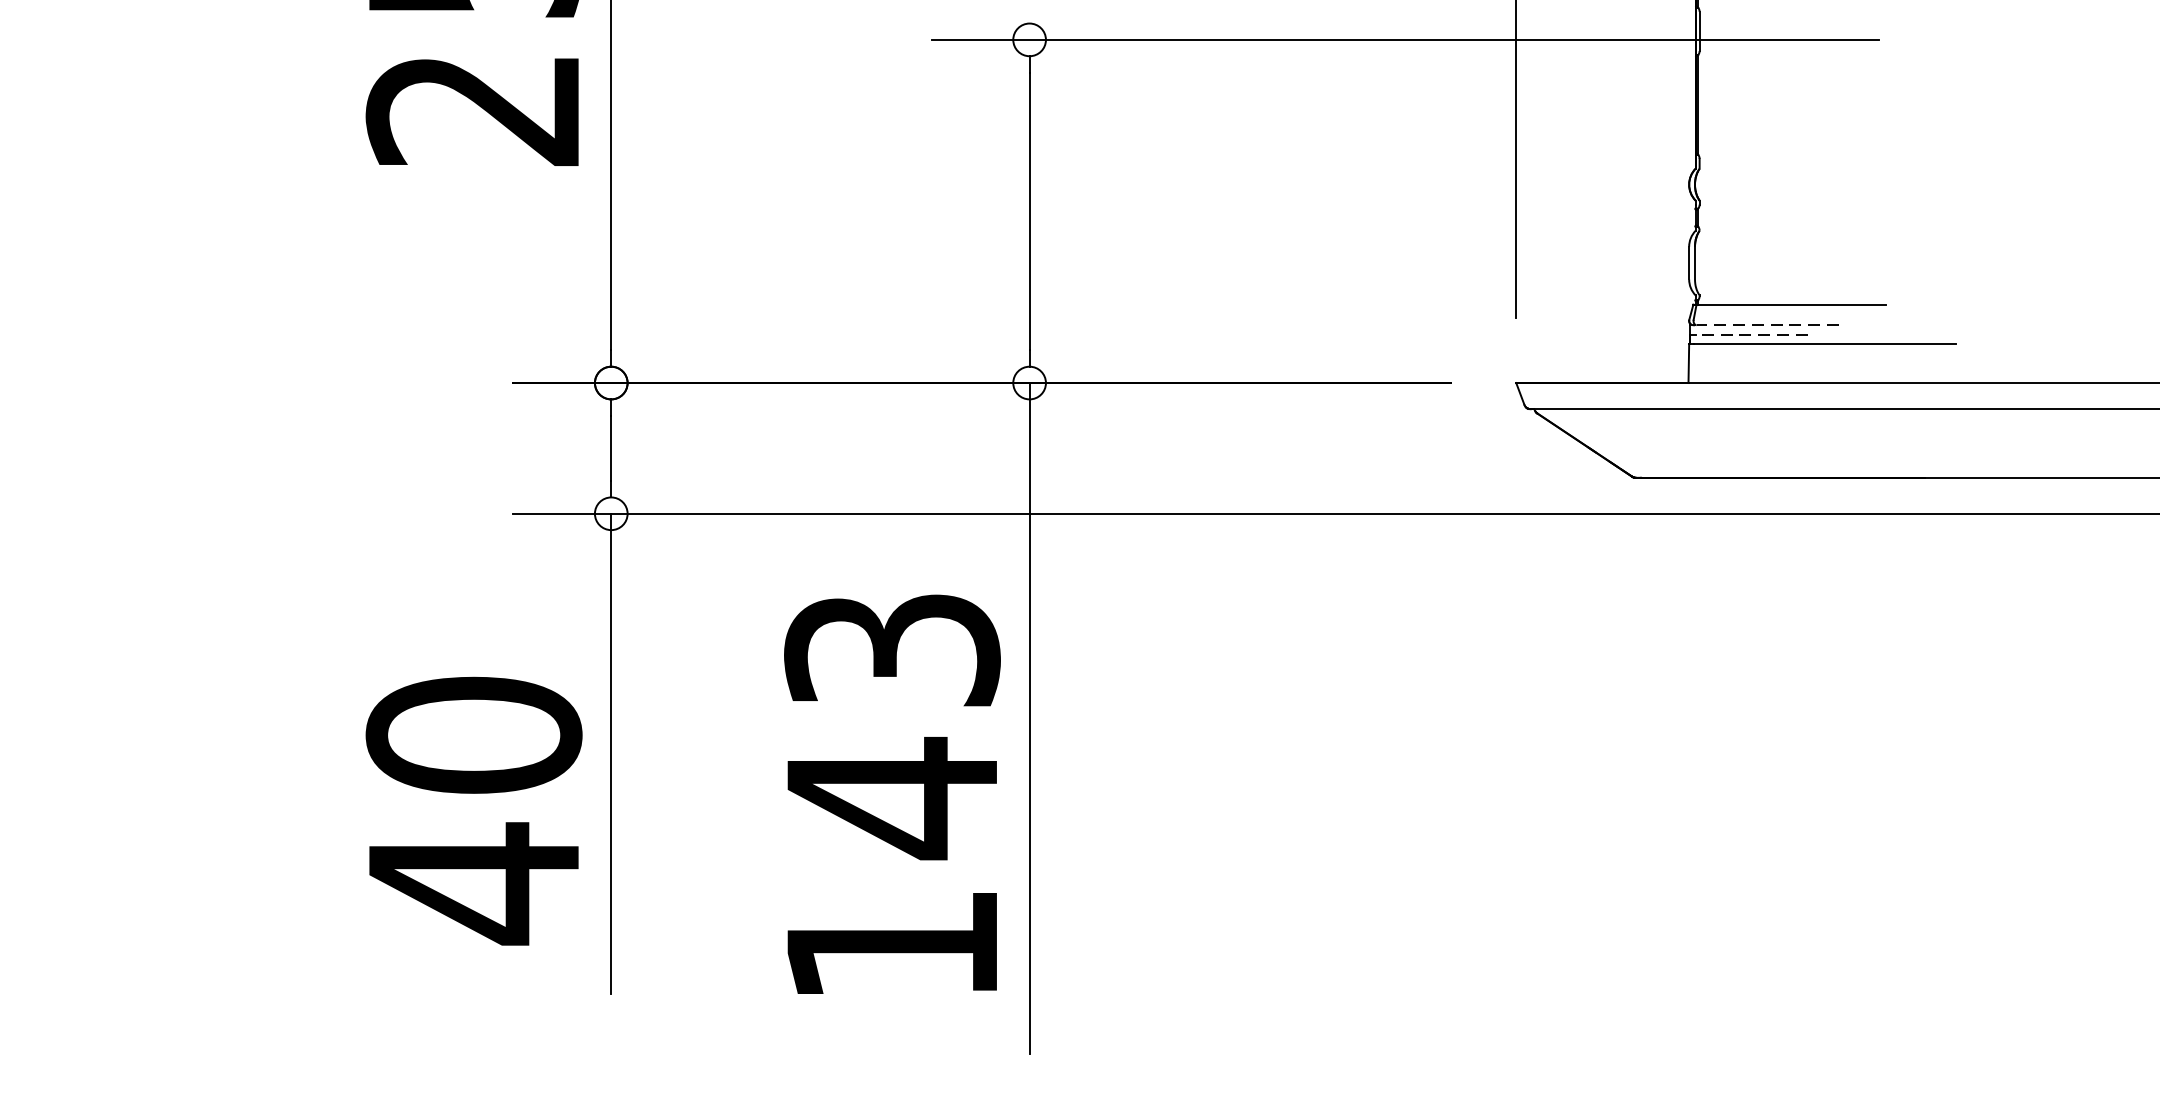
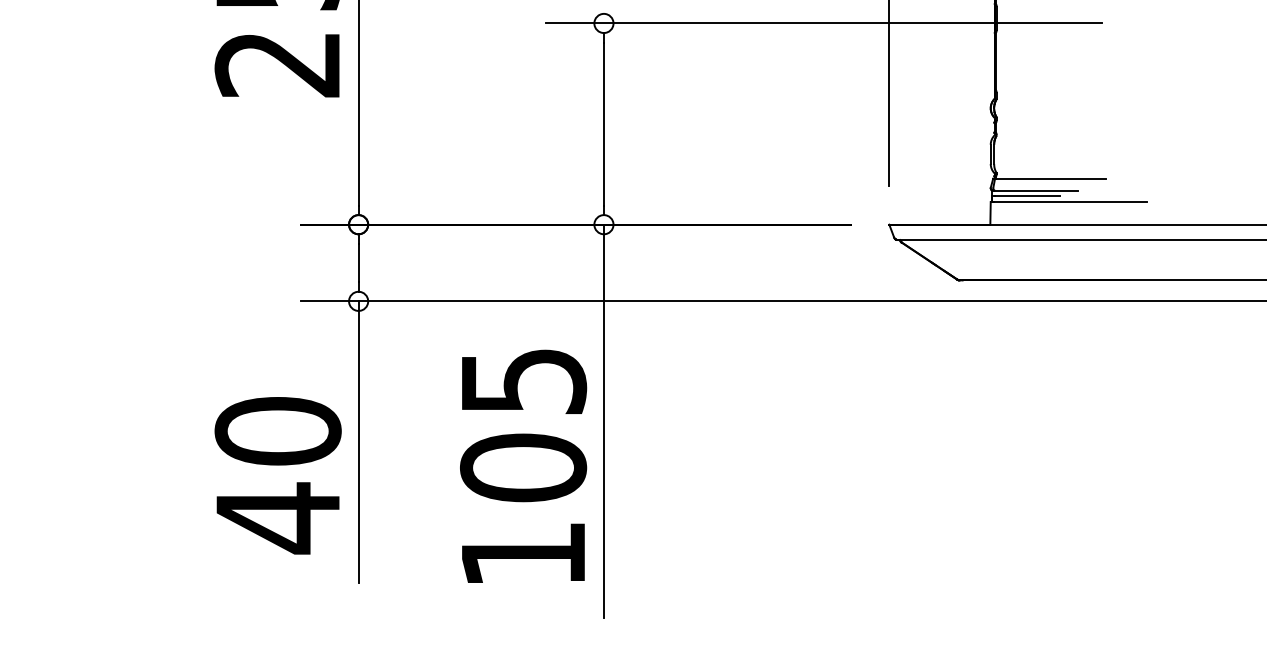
line: (1767, 324) -> (1036, 190), dashed -> solid
line: (1751, 334) -> (1027, 196), dashed -> solid
text: (892, 727) -> (523, 426), 143 -> 105

